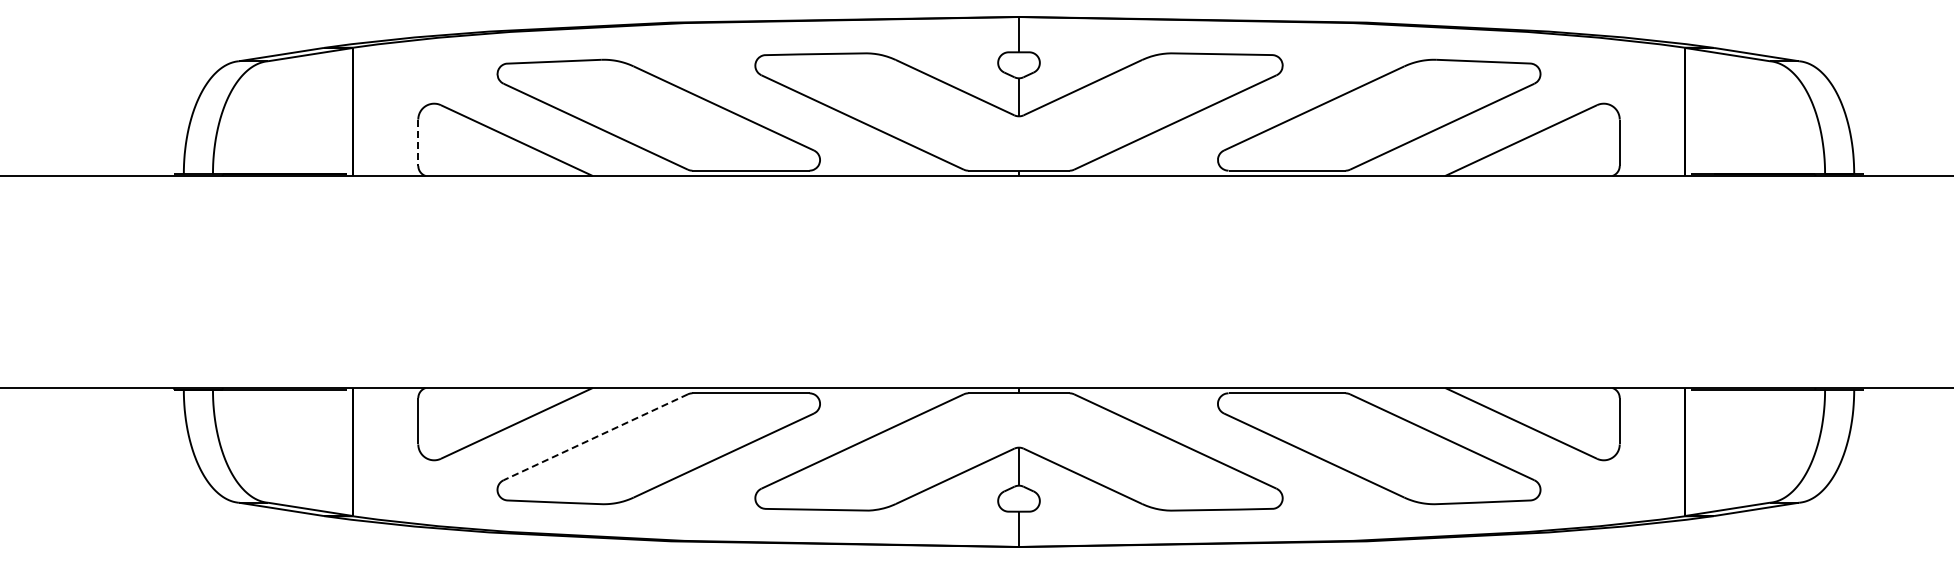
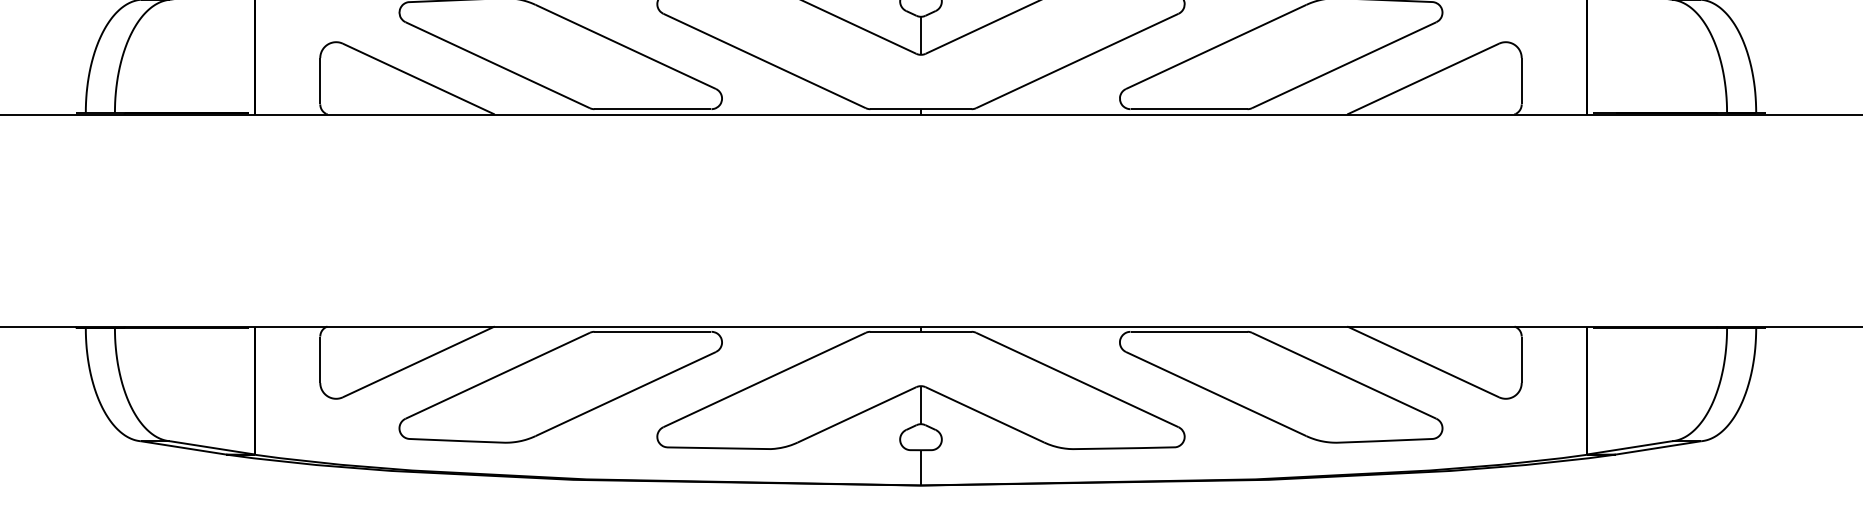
line: (418, 143) -> (320, 82), dashed -> solid
line: (595, 437) -> (497, 376), dashed -> solid

